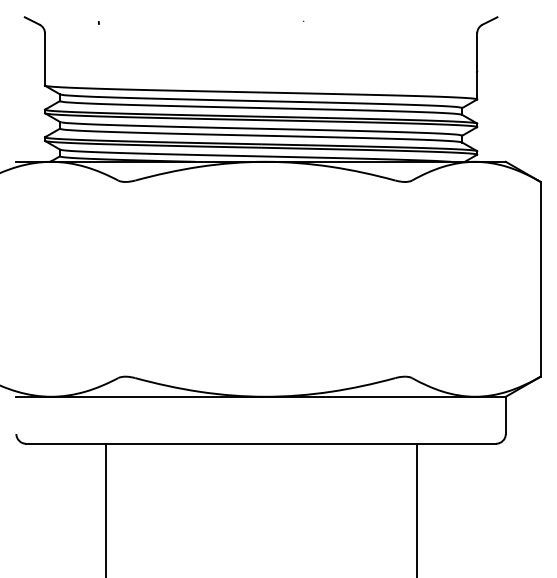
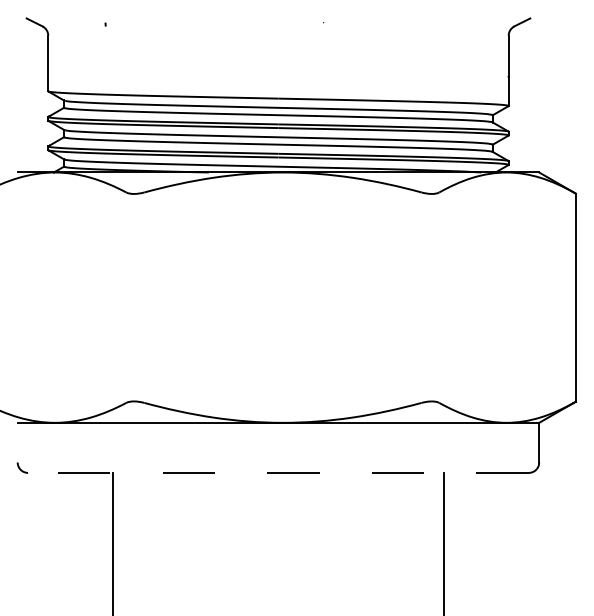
line: (260, 443) -> (277, 472), solid -> dashed

